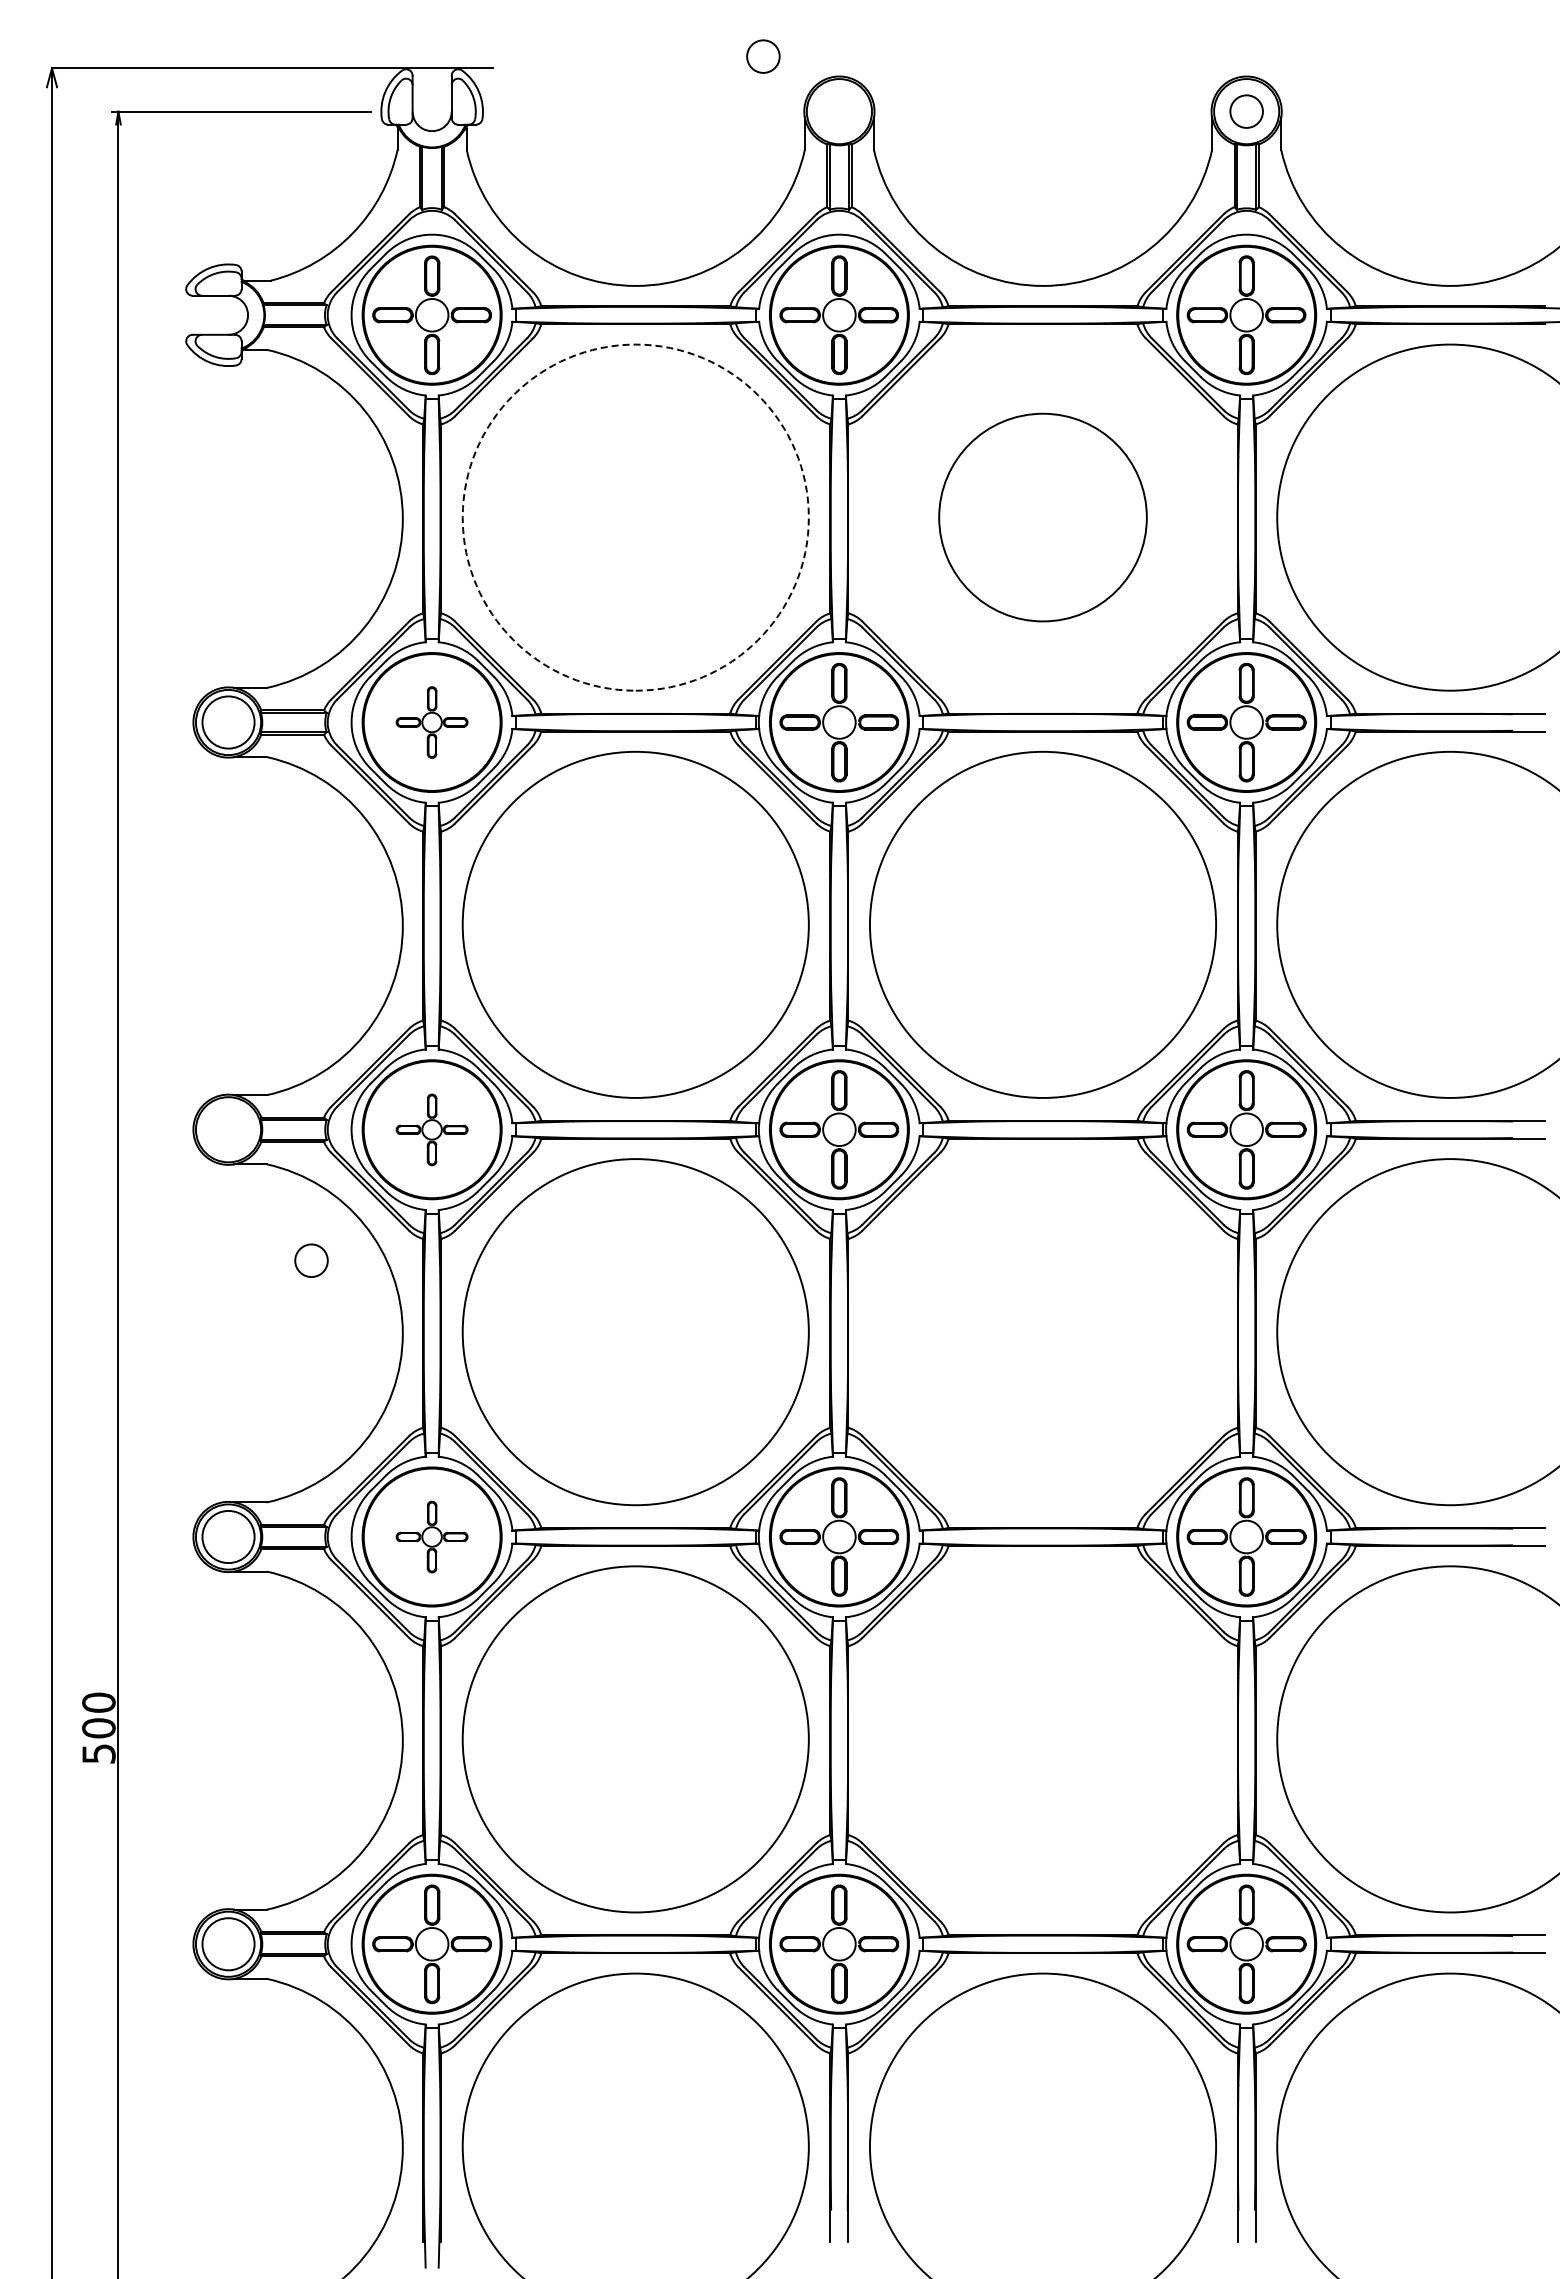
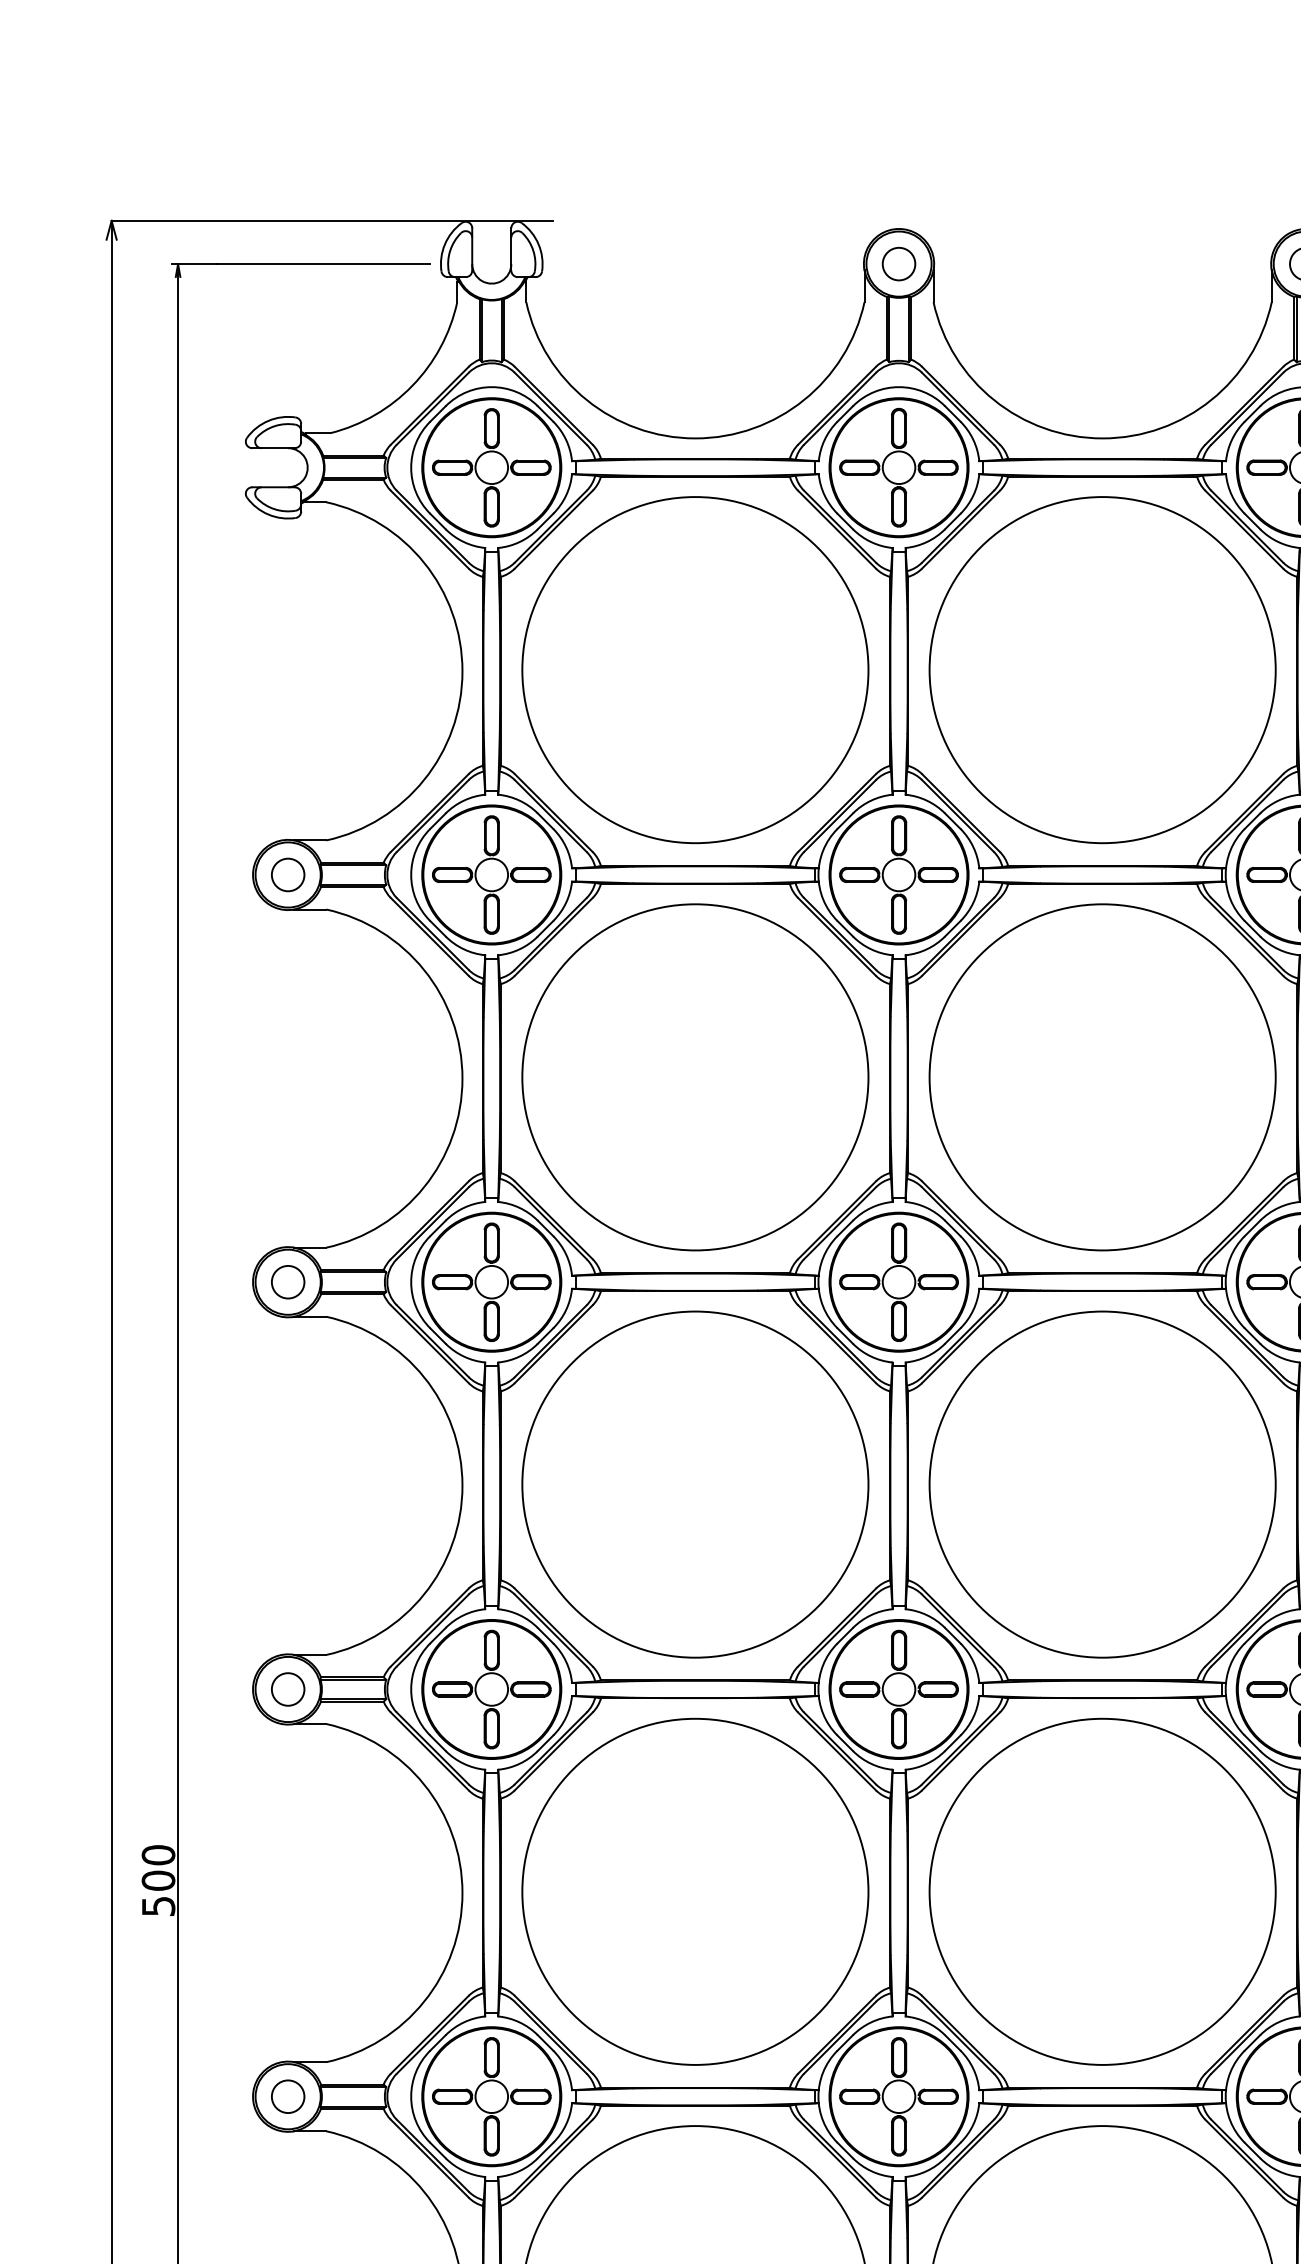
circle: (763, 56) -> (899, 263), moved
arc: (635, 344) -> (695, 496), dashed -> solid
part: (1042, 517) -> (1102, 669), size x1.67
circle: (228, 722) -> (288, 874), size x0.62
part: (431, 722) -> (491, 874), size x1.67
part: (431, 1129) -> (491, 1281), size x1.67
circle: (311, 1260) -> (288, 1281), moved
part: (1042, 1332) -> (1102, 1484), added
circle: (228, 1536) -> (288, 1688), size x0.62
part: (431, 1536) -> (491, 1688), size x1.67
part: (1042, 1739) -> (1102, 1891), added
circle: (228, 1943) -> (288, 2095), size x0.62

